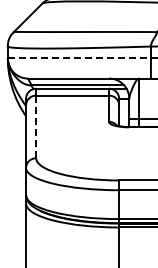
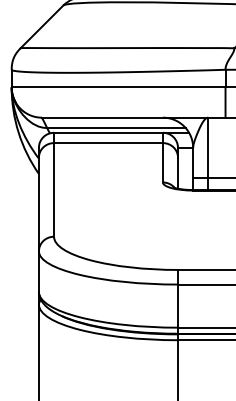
line: (79, 58) -> (118, 87), dashed -> solid
line: (36, 126) -> (54, 189), dashed -> solid

